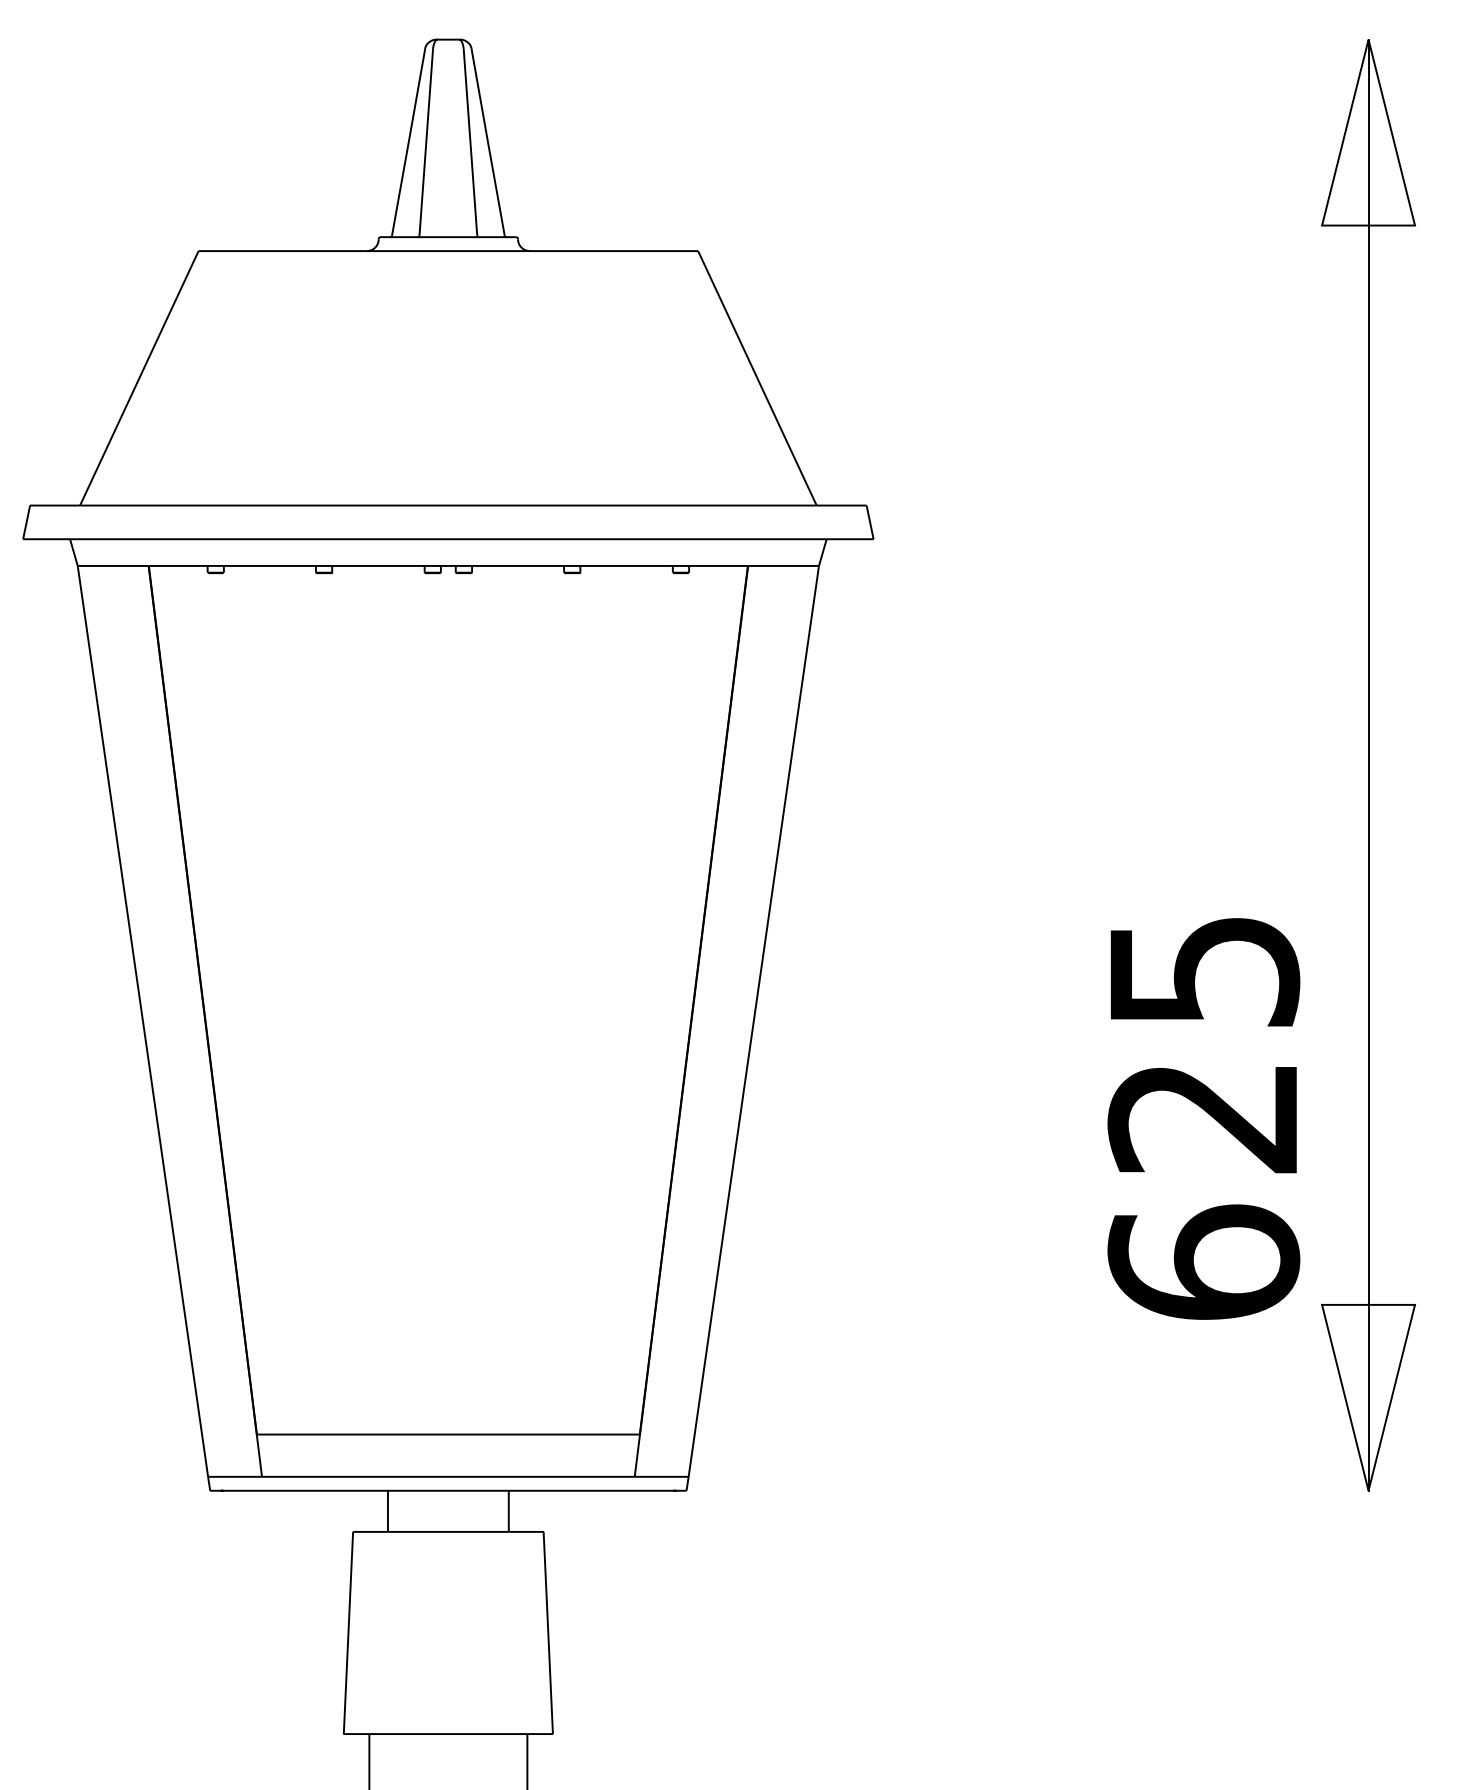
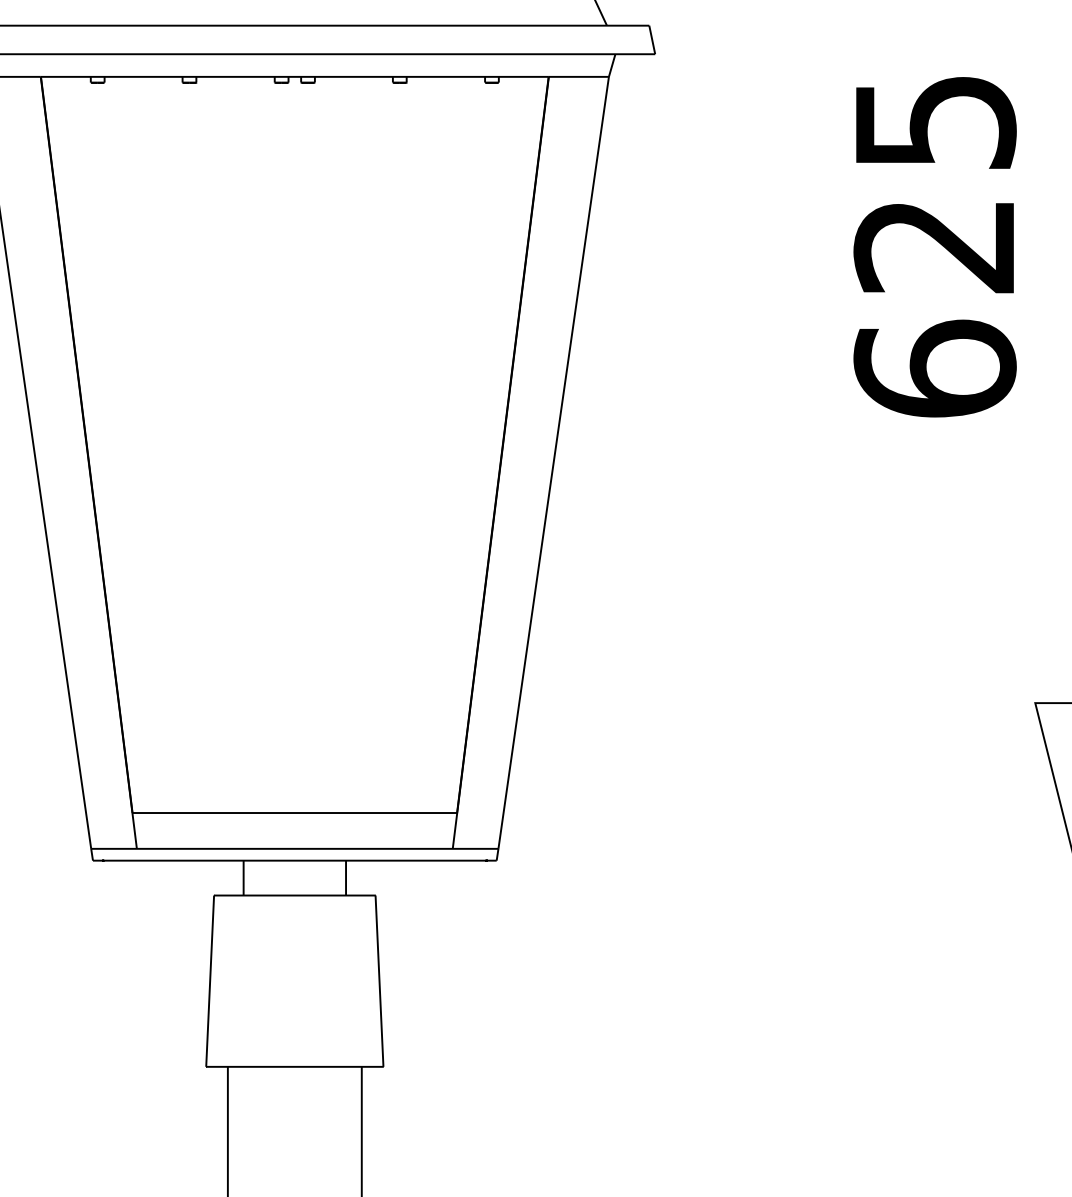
text: (1203, 1118) -> (934, 246), moved

